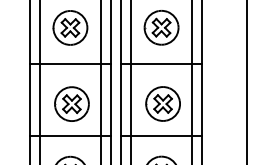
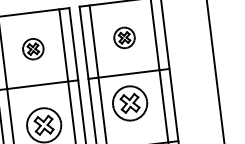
part: (70, 27) -> (33, 48), size x0.6
part: (161, 27) -> (124, 37), size x0.6
part: (162, 103) -> (129, 103), moved

